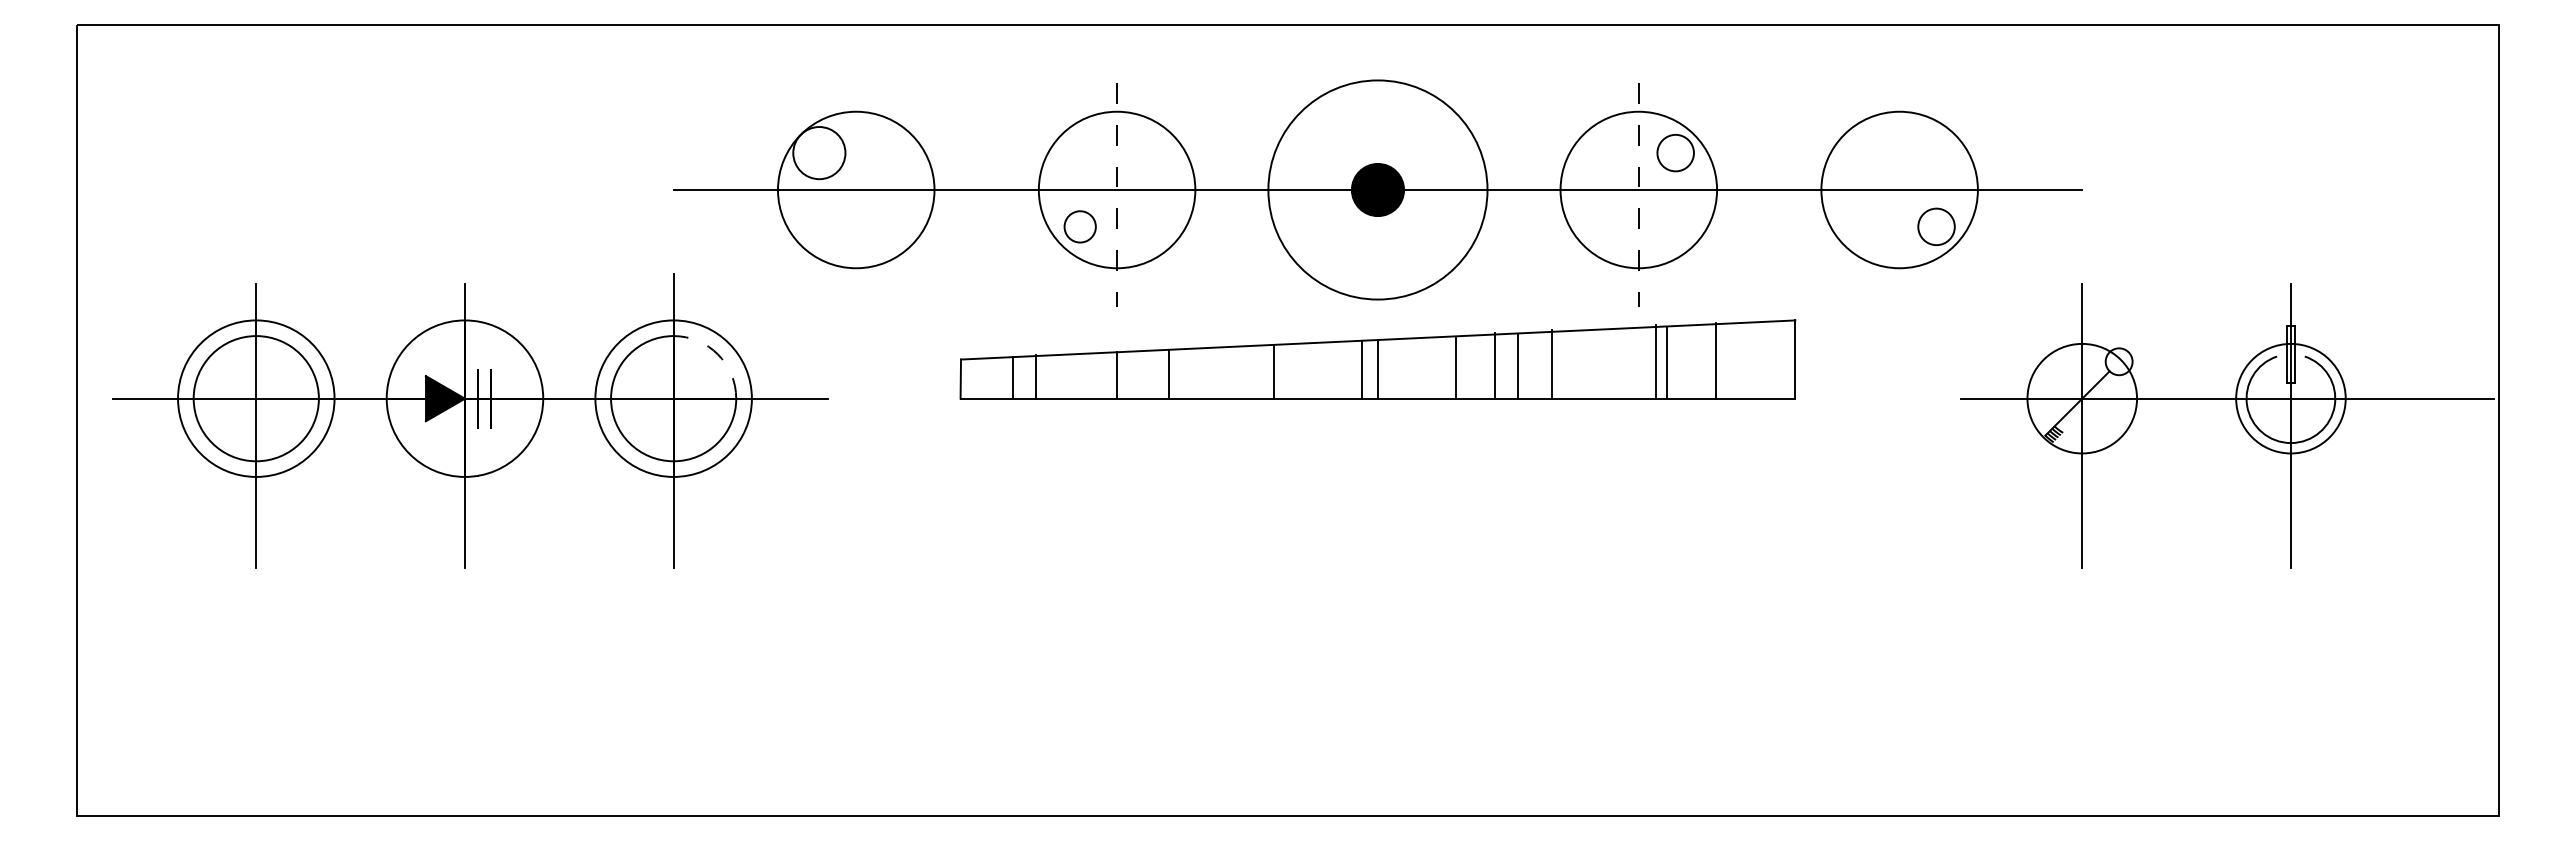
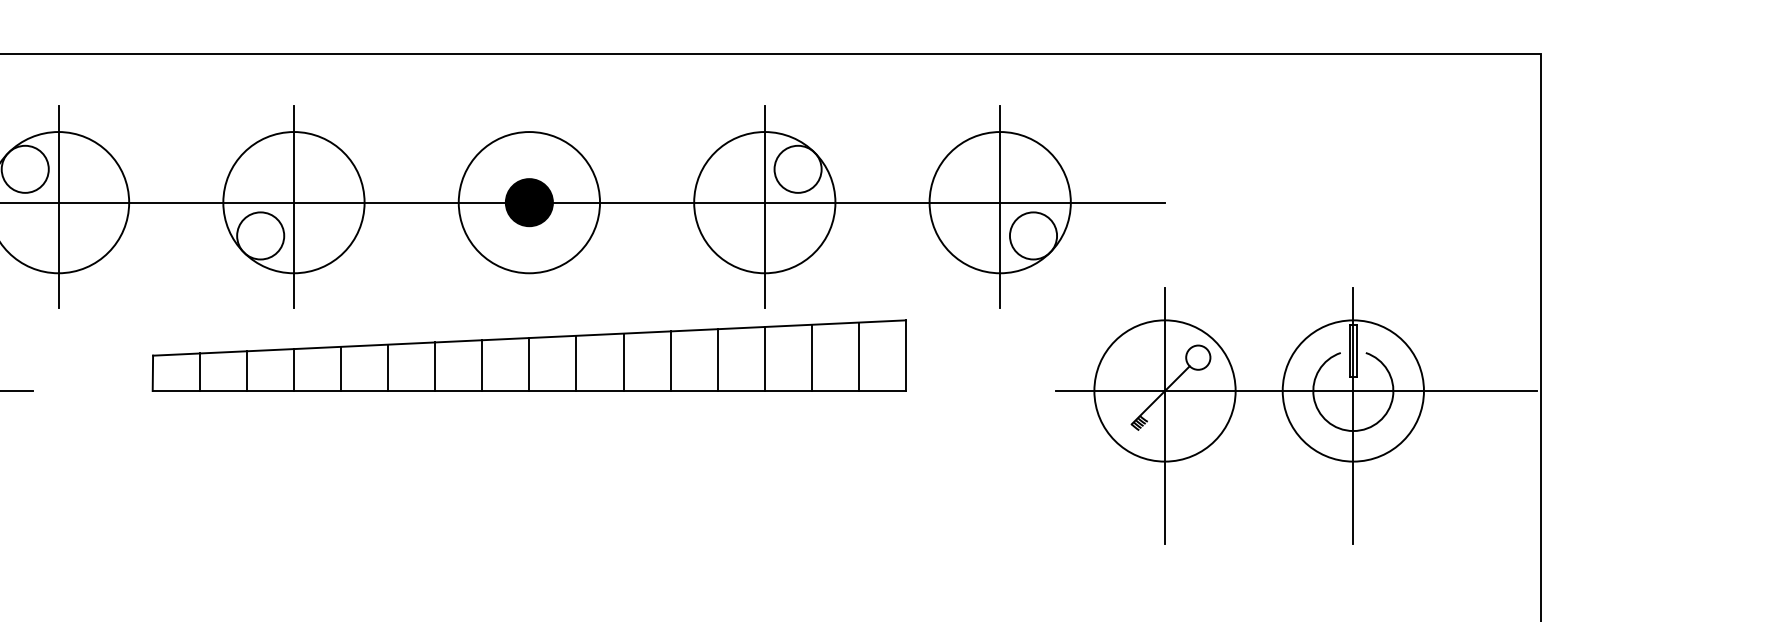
circle: (1675, 153) -> (797, 169), size x1.43
circle: (1377, 189) -> (528, 202), size x0.71
line: (856, 194) -> (58, 206), added
line: (1117, 194) -> (294, 206), dashed -> solid
line: (1638, 194) -> (764, 206), dashed -> solid
line: (1899, 194) -> (1000, 206), added
circle: (1080, 226) -> (260, 235), size x1.67
circle: (1936, 226) -> (1033, 235), size x1.43
line: (1716, 360) -> (859, 356), moved
line: (1655, 361) -> (811, 357), moved
line: (1666, 362) -> (764, 358), moved
line: (1551, 364) -> (717, 360), moved
line: (1495, 365) -> (670, 361), moved
line: (1518, 366) -> (623, 361), moved
line: (1456, 367) -> (576, 362), moved
line: (1361, 370) -> (482, 365), moved
line: (1221, 372) -> (388, 367), added
line: (1035, 376) -> (246, 370), moved
circle: (2082, 398) -> (1165, 390), size x1.43
circle: (2290, 398) -> (1352, 390), size x1.43

